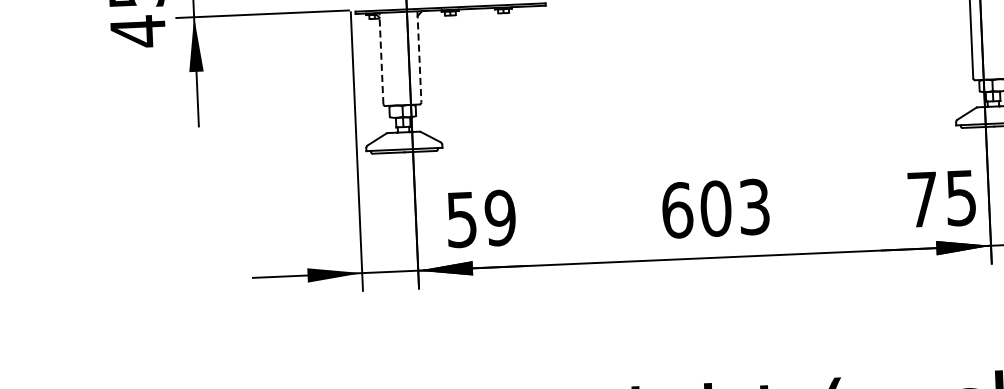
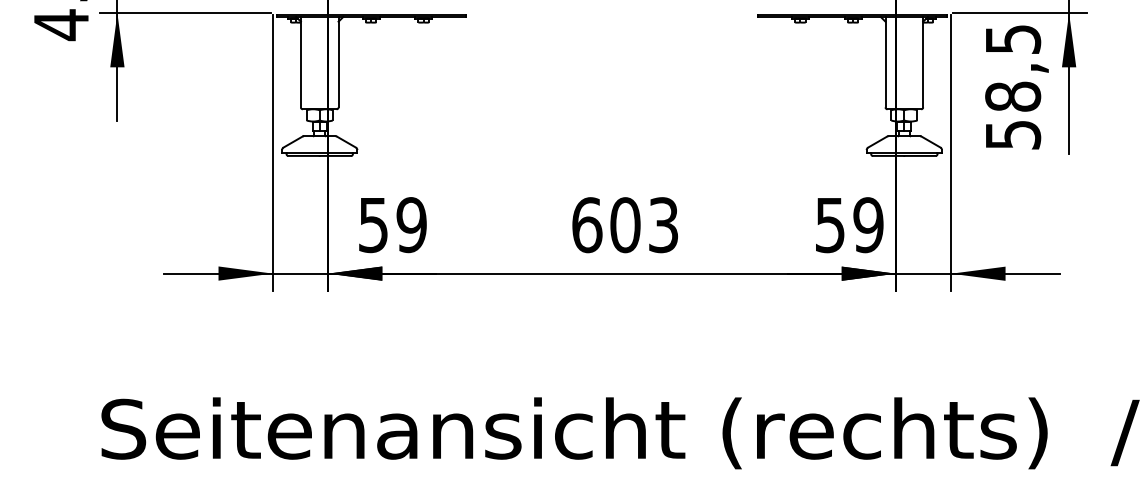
line: (380, 57) -> (300, 61), dashed -> solid
line: (419, 57) -> (338, 62), dashed -> solid
text: (942, 199) -> (849, 225), 75 -> 59

